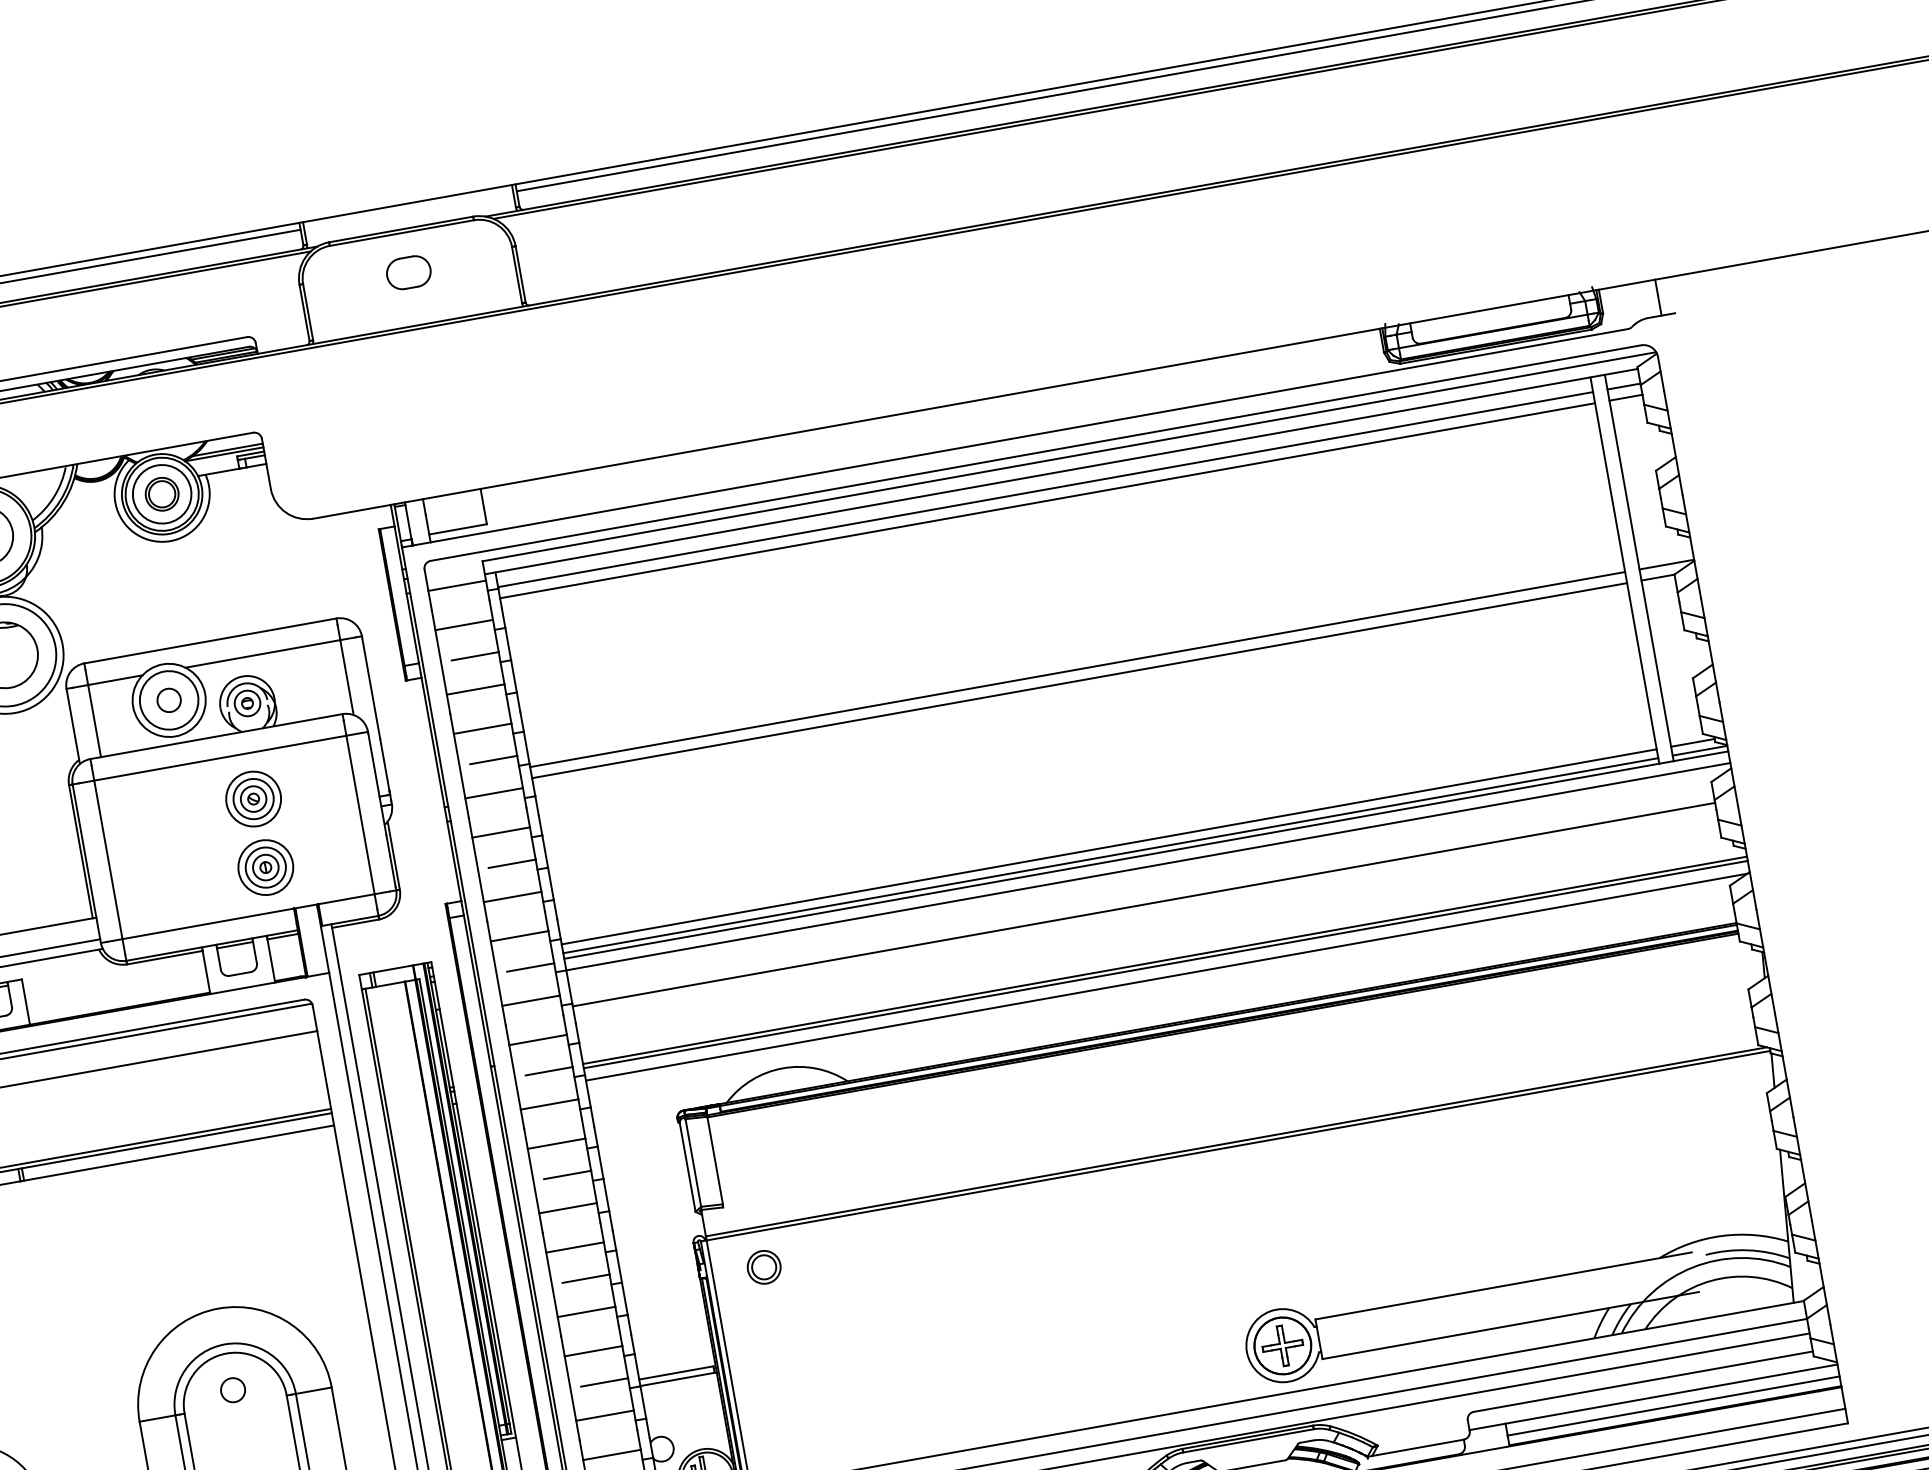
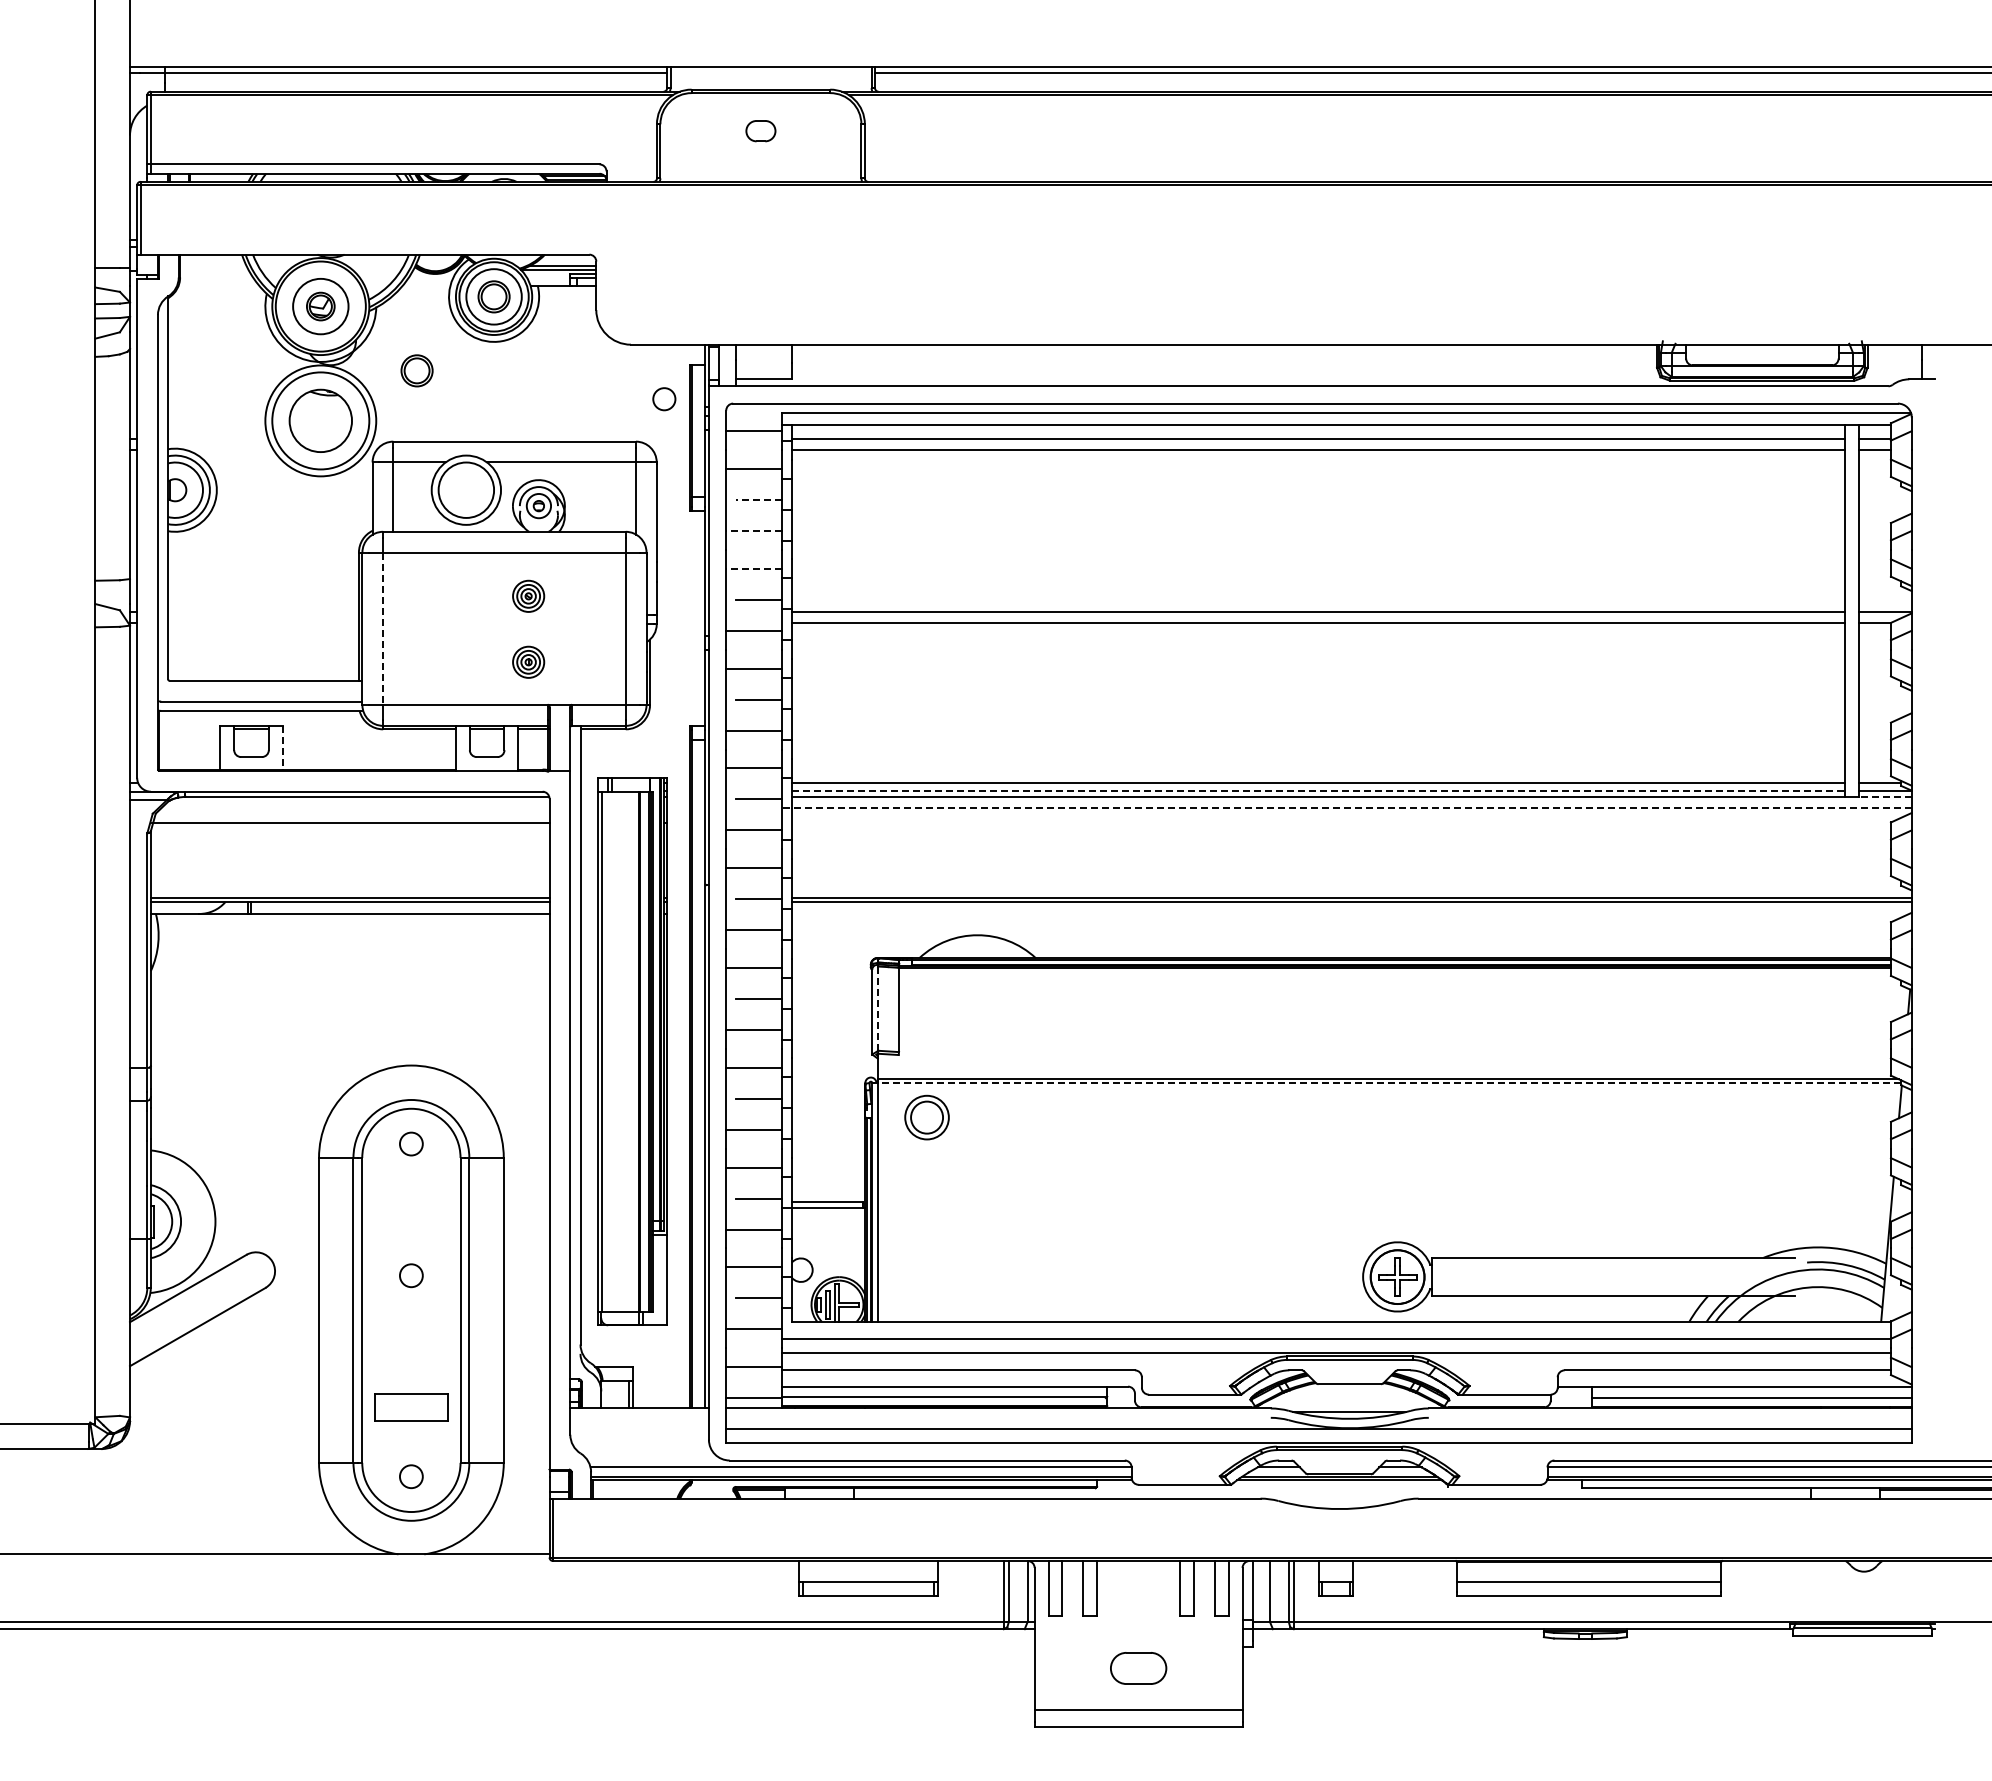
part: (408, 272) -> (760, 130), size x0.7
part: (95, 585) -> (416, 370), added
line: (475, 655) -> (759, 499), solid -> dashed
line: (475, 689) -> (753, 530), solid -> dashed
circle: (169, 700) -> (664, 399), moved
line: (482, 728) -> (753, 568), solid -> dashed
line: (1699, 756) -> (1884, 796), solid -> dashed
part: (253, 799) -> (528, 596), size x0.6
line: (1110, 855) -> (1318, 791), solid -> dashed
line: (108, 860) -> (383, 629), solid -> dashed
part: (265, 867) -> (528, 662), size x0.6
line: (1142, 867) -> (1346, 807), solid -> dashed
line: (1143, 904) -> (1340, 842), removed
line: (1166, 976) -> (1350, 913), removed
line: (25, 1001) -> (282, 747), solid -> dashed
line: (1238, 1146) -> (1389, 1083), solid -> dashed
line: (693, 1161) -> (878, 1007), solid -> dashed
part: (763, 1267) -> (926, 1117), size x1.4

